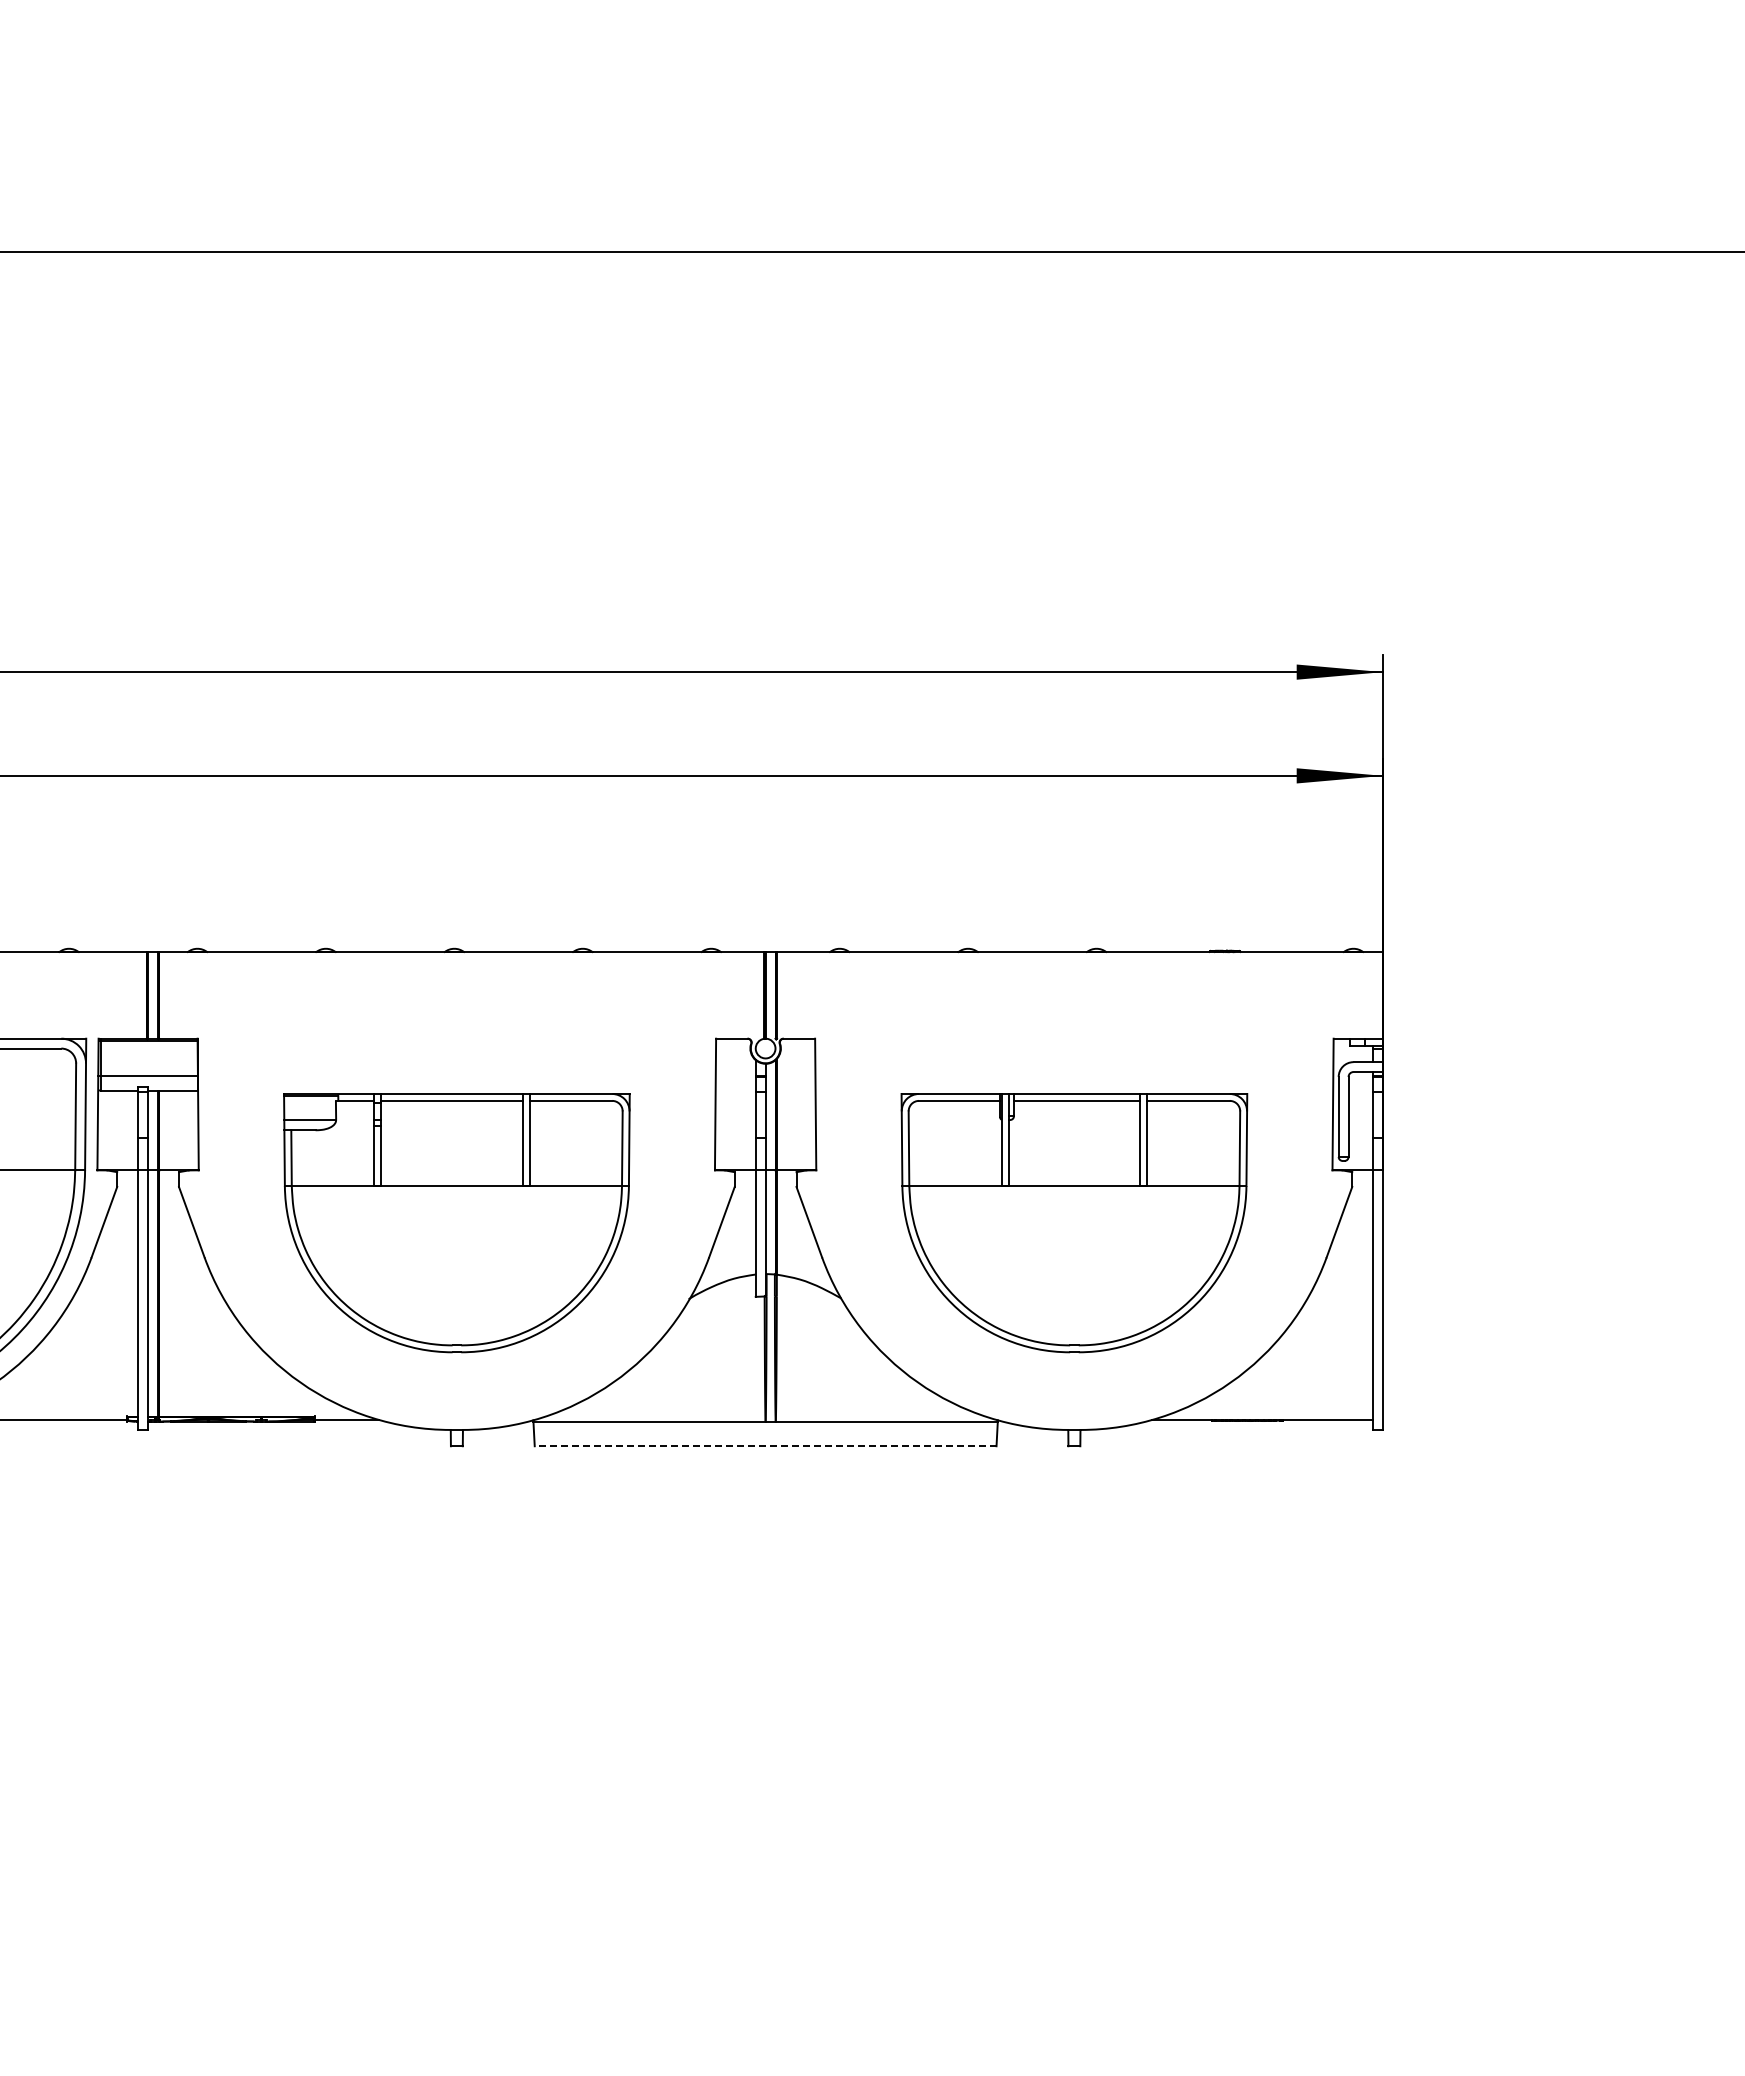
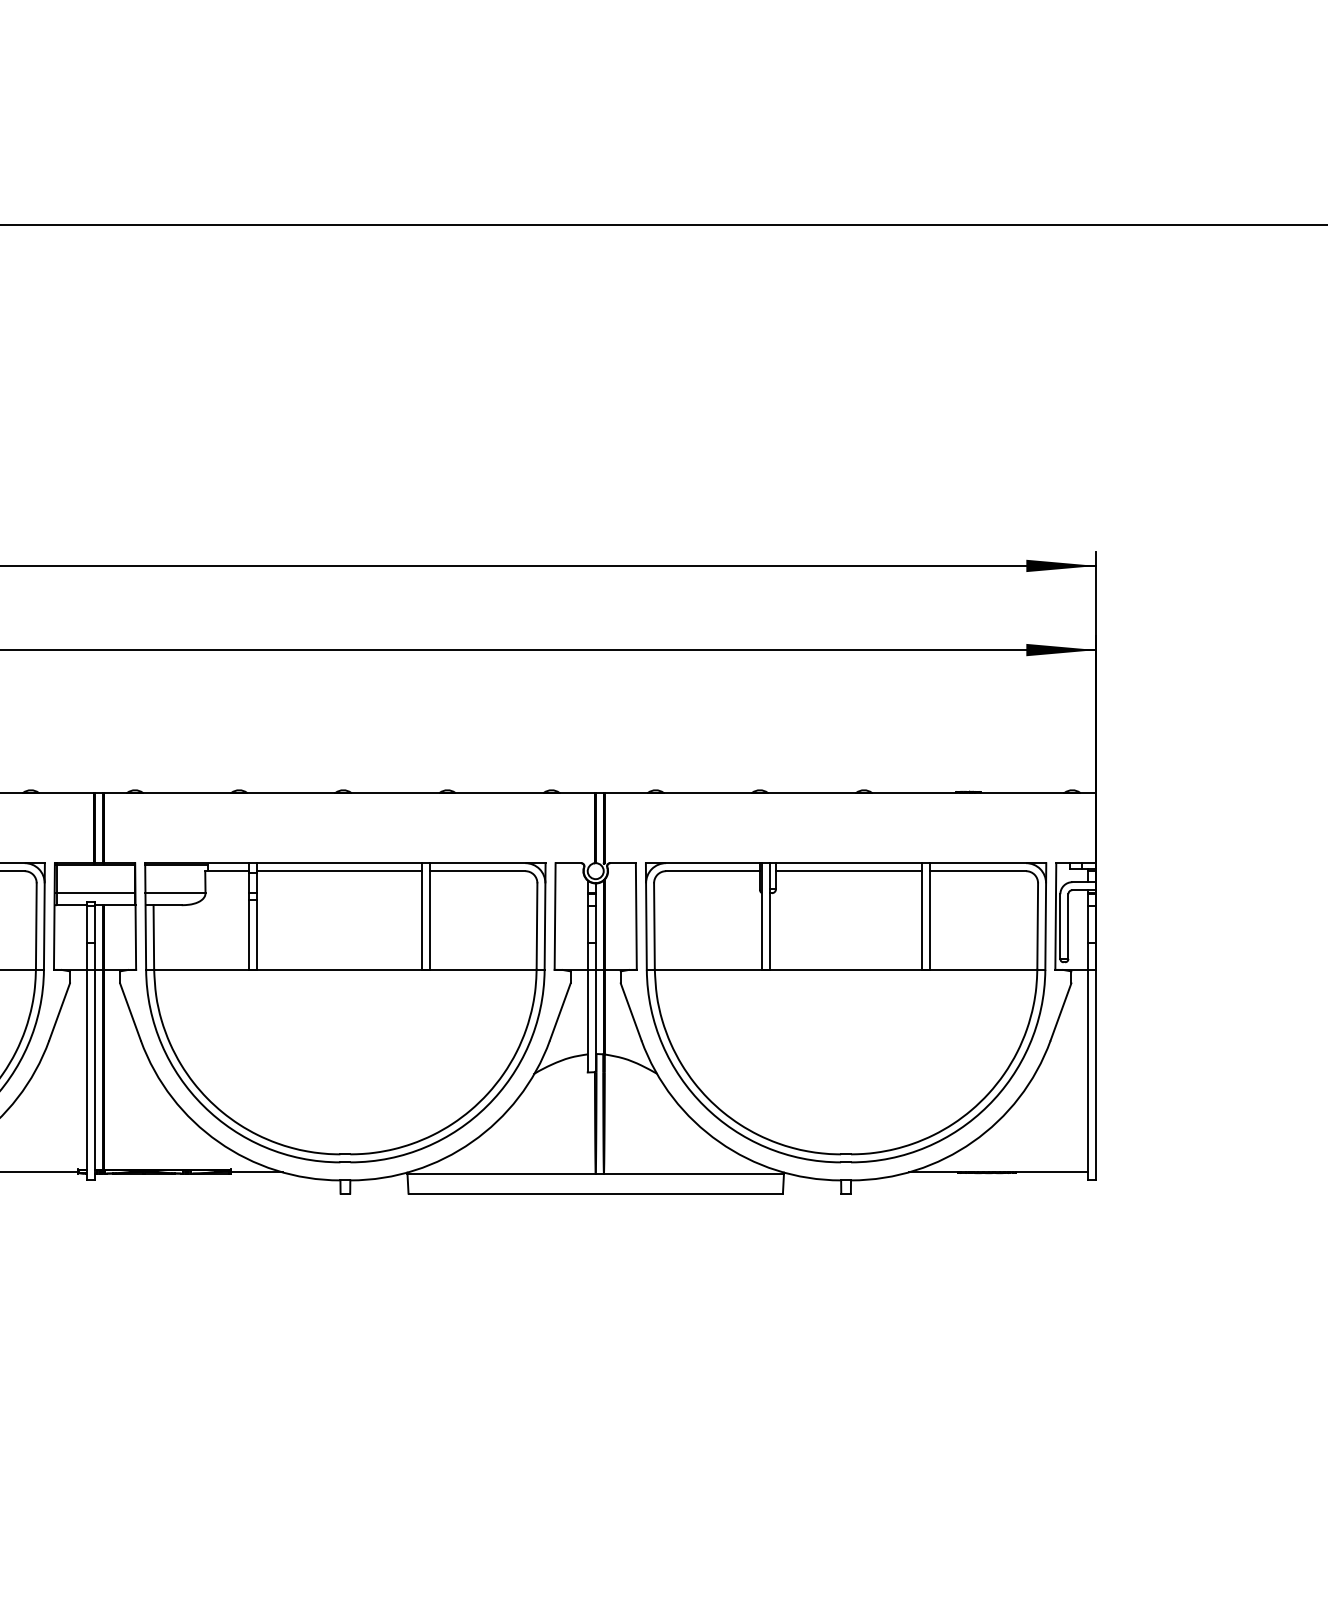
part: (456, 1222) -> (345, 1012), size x1.43
part: (1074, 1222) -> (846, 1012), size x1.43
line: (765, 1446) -> (595, 1193), dashed -> solid

